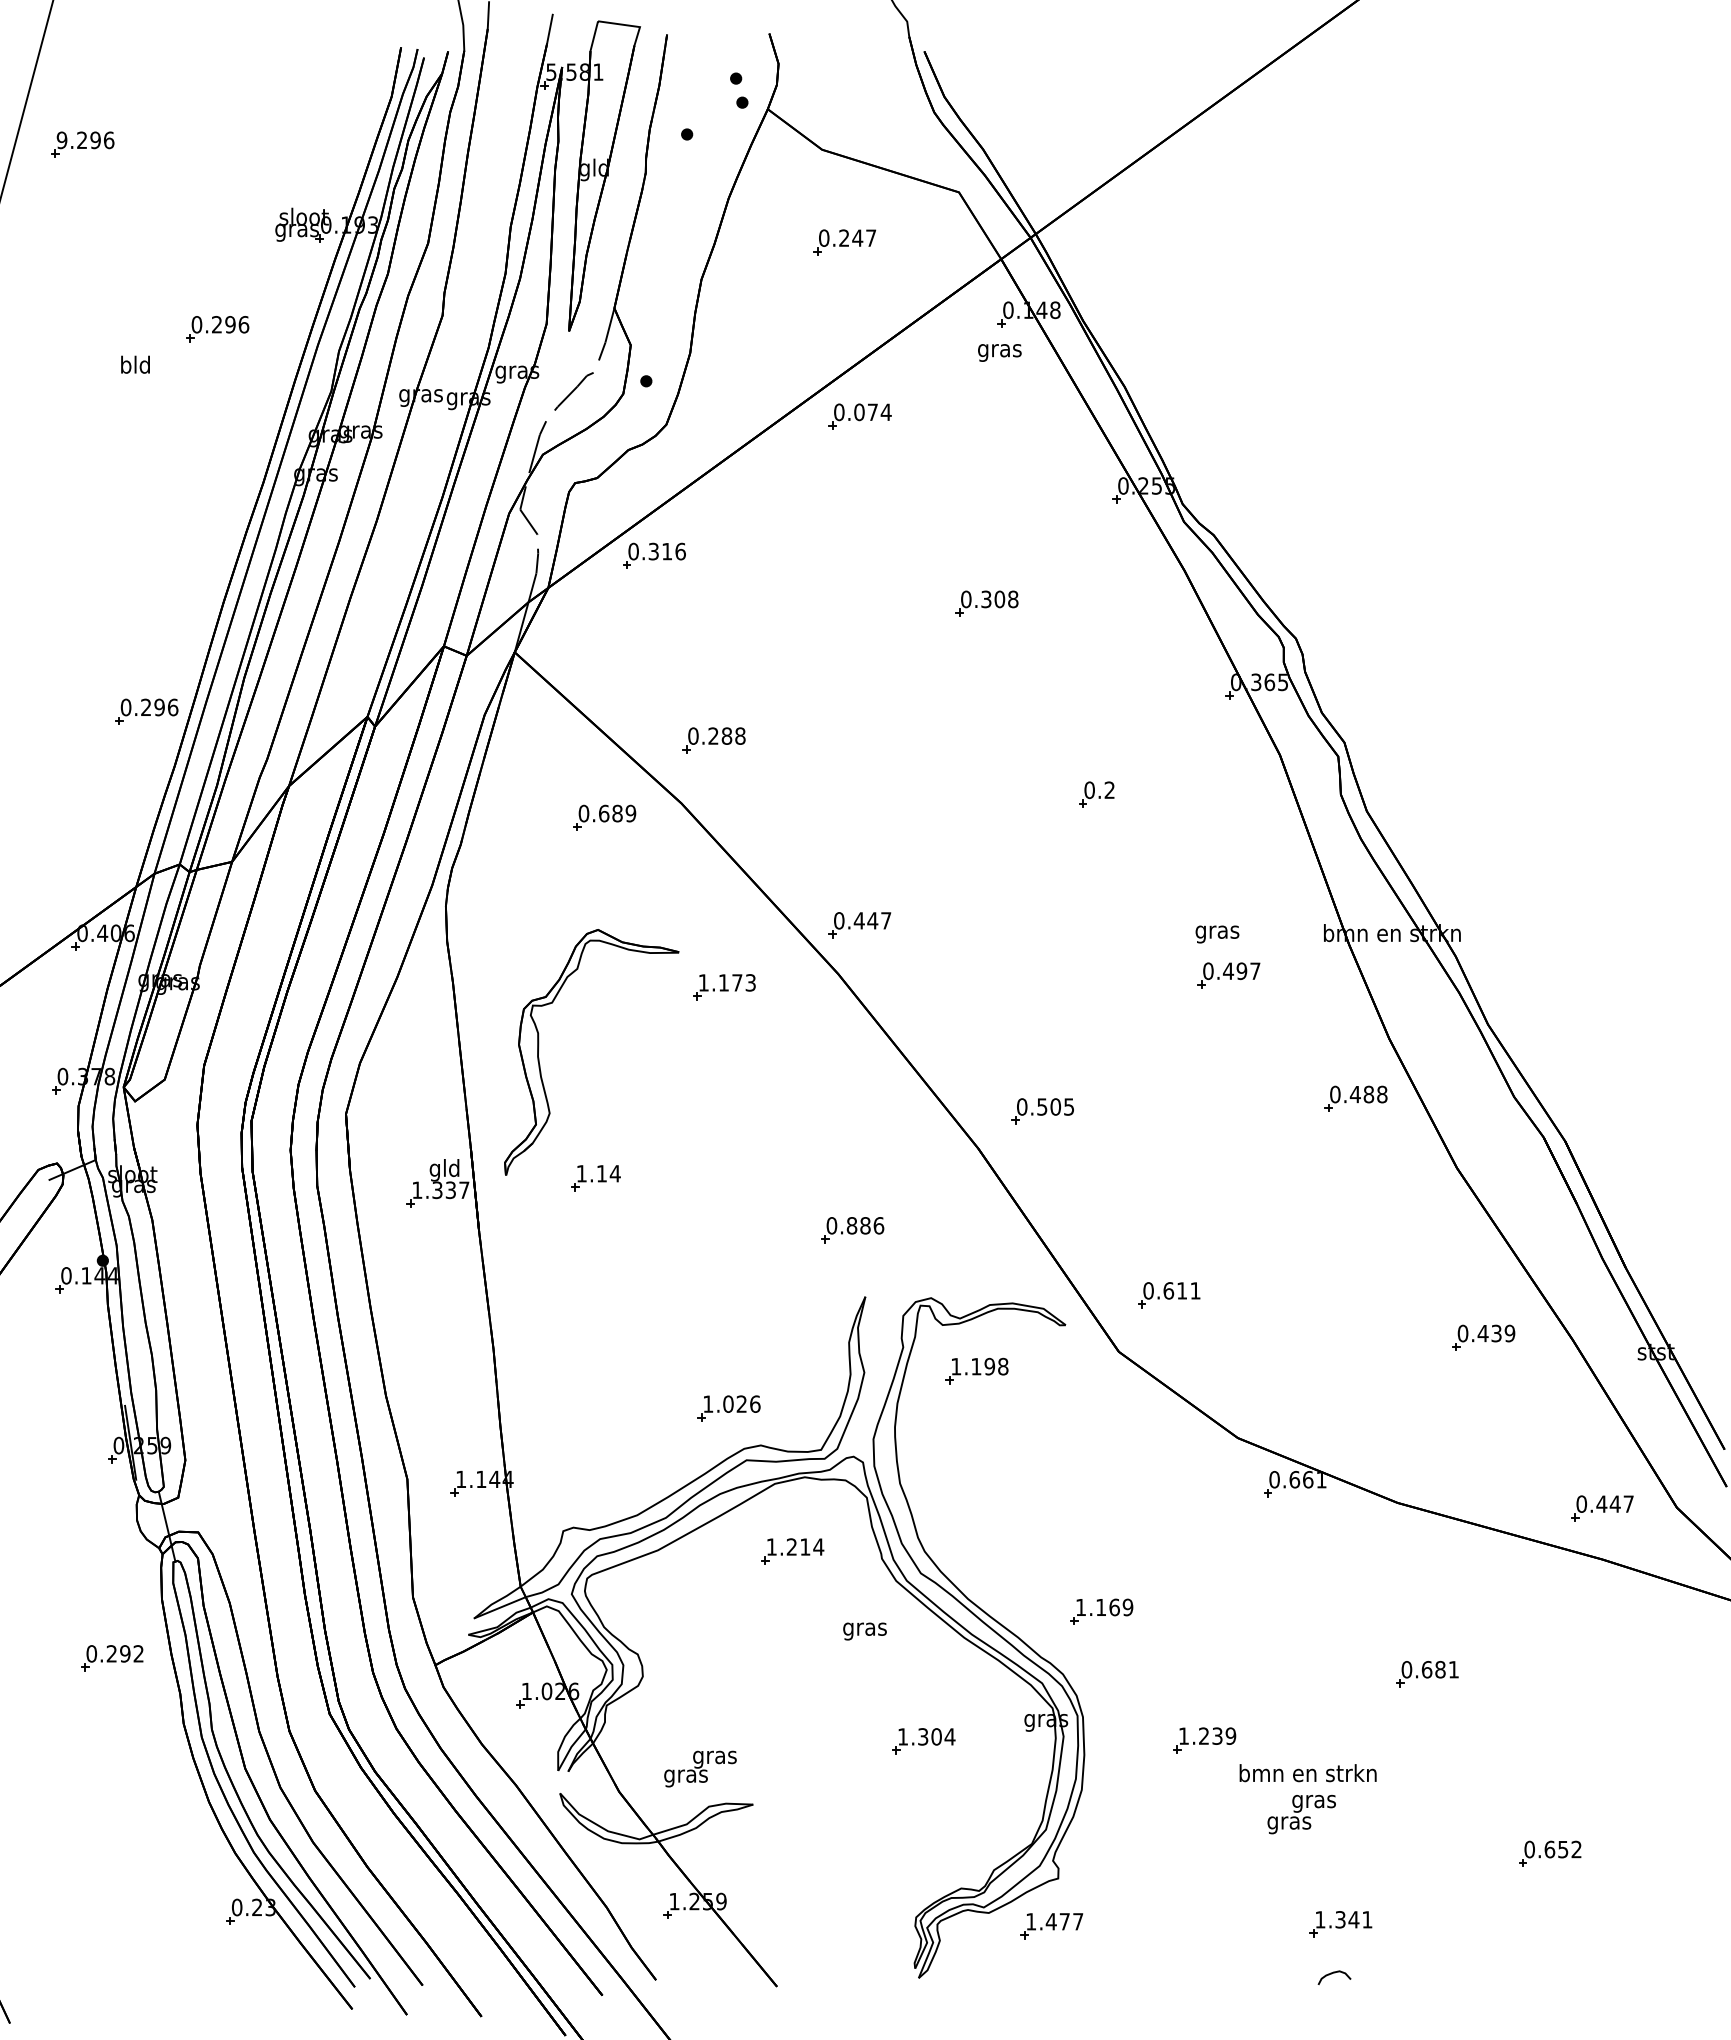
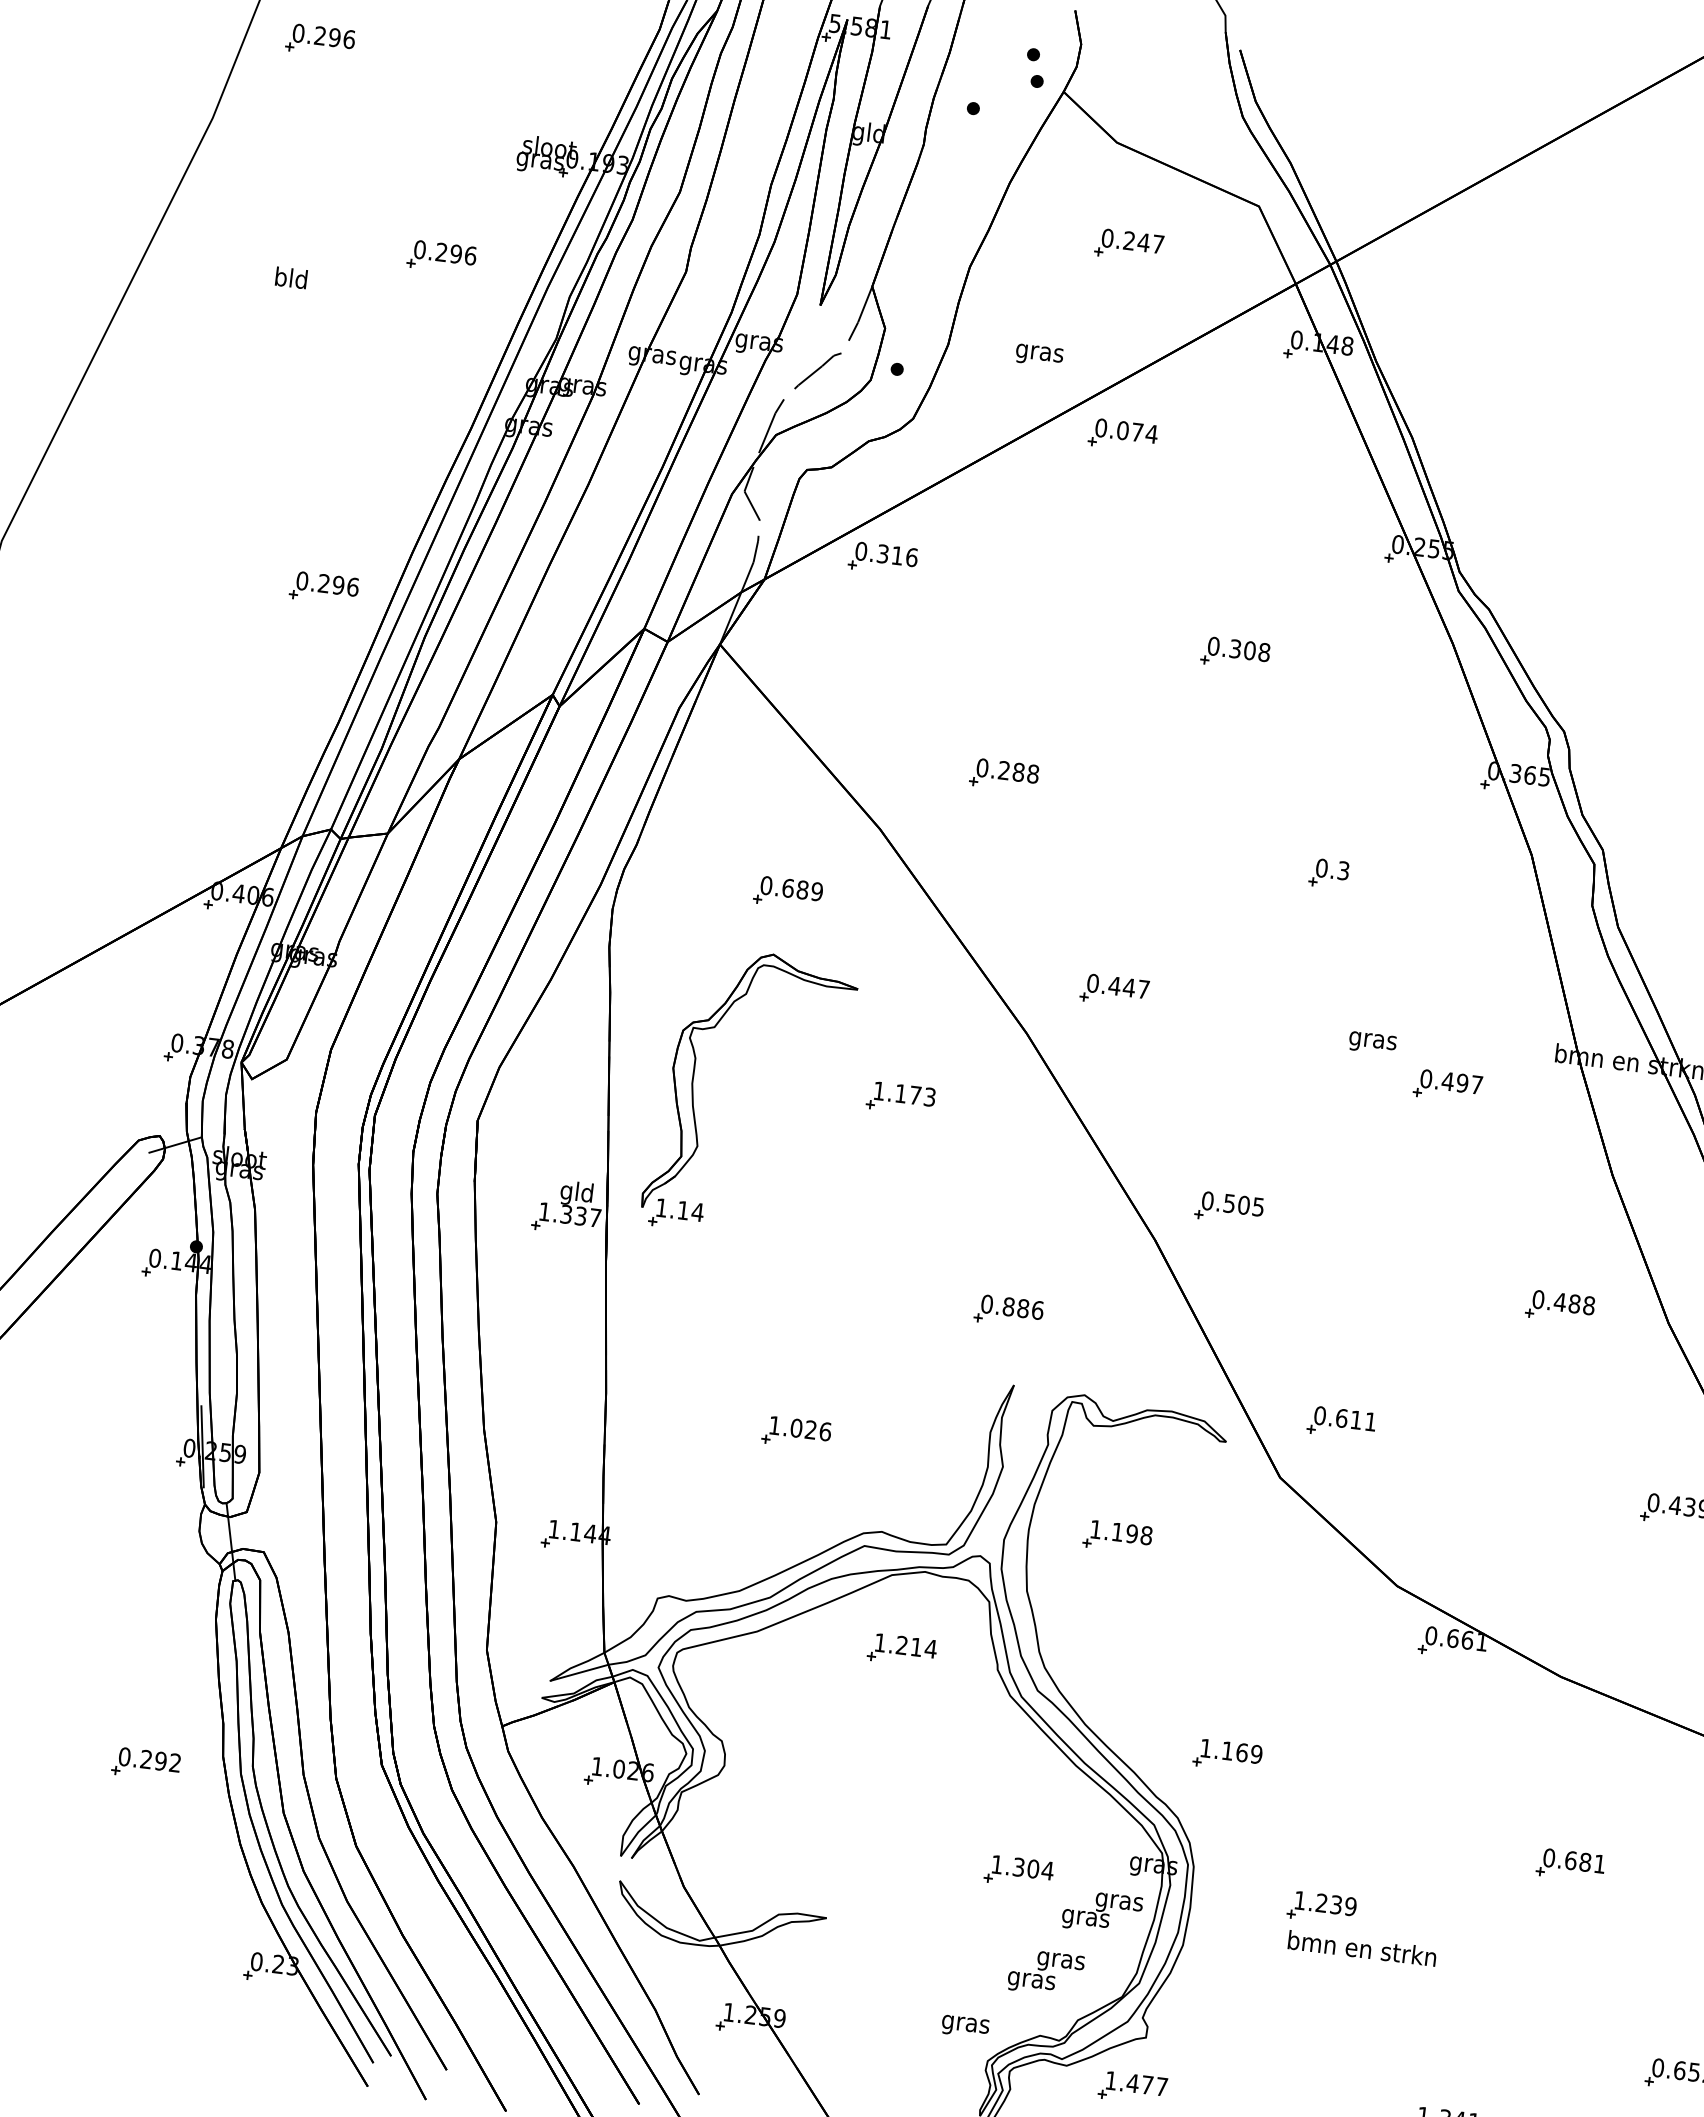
text: (61, 140) -> (297, 33), 9.296 -> 0.296
text: (999, 352) -> (1039, 355), moved
text: (135, 364) -> (291, 277), moved
part: (146, 711) -> (323, 587), moved
part: (713, 740) -> (1003, 775), moved
text: (1109, 790) -> (1343, 871), 0.2 -> 0.3
part: (604, 817) -> (788, 892), moved
part: (859, 925) -> (1114, 991), moved
text: (1217, 934) -> (1372, 1043), moved
part: (724, 987) -> (901, 1098), moved
part: (1355, 1098) -> (1559, 1306), moved
part: (595, 1178) -> (675, 1214), moved
part: (976, 1370) -> (1117, 1536), moved
part: (728, 1408) -> (796, 1432), moved
text: (864, 1631) -> (964, 2026), moved
part: (112, 1658) -> (146, 1764), moved
text: (700, 1768) -> (1102, 1912), moved
text: (1307, 1773) -> (1361, 1948), moved
text: (1301, 1814) -> (1045, 1972), moved

